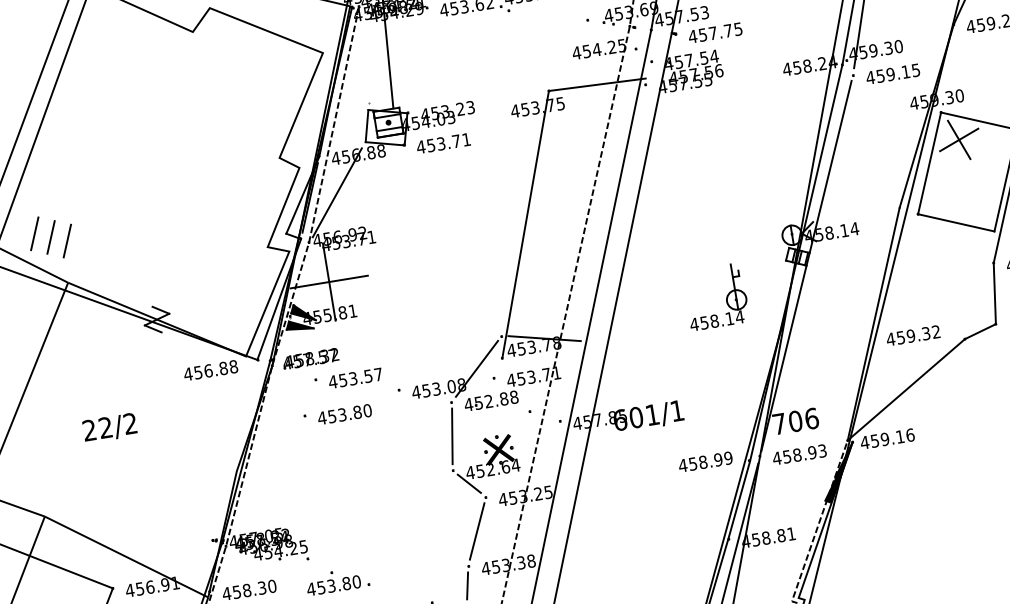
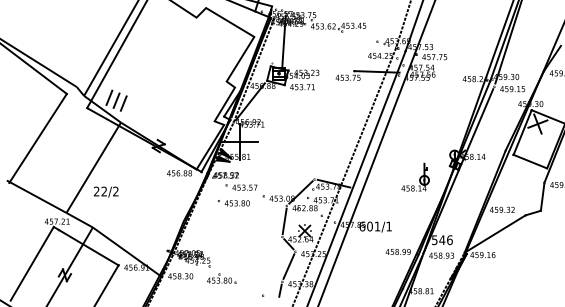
line: (524, 225) -> (333, 130), removed
text: (787, 423) -> (438, 240), 706 -> 546
text: (110, 426) -> (106, 191), moved

